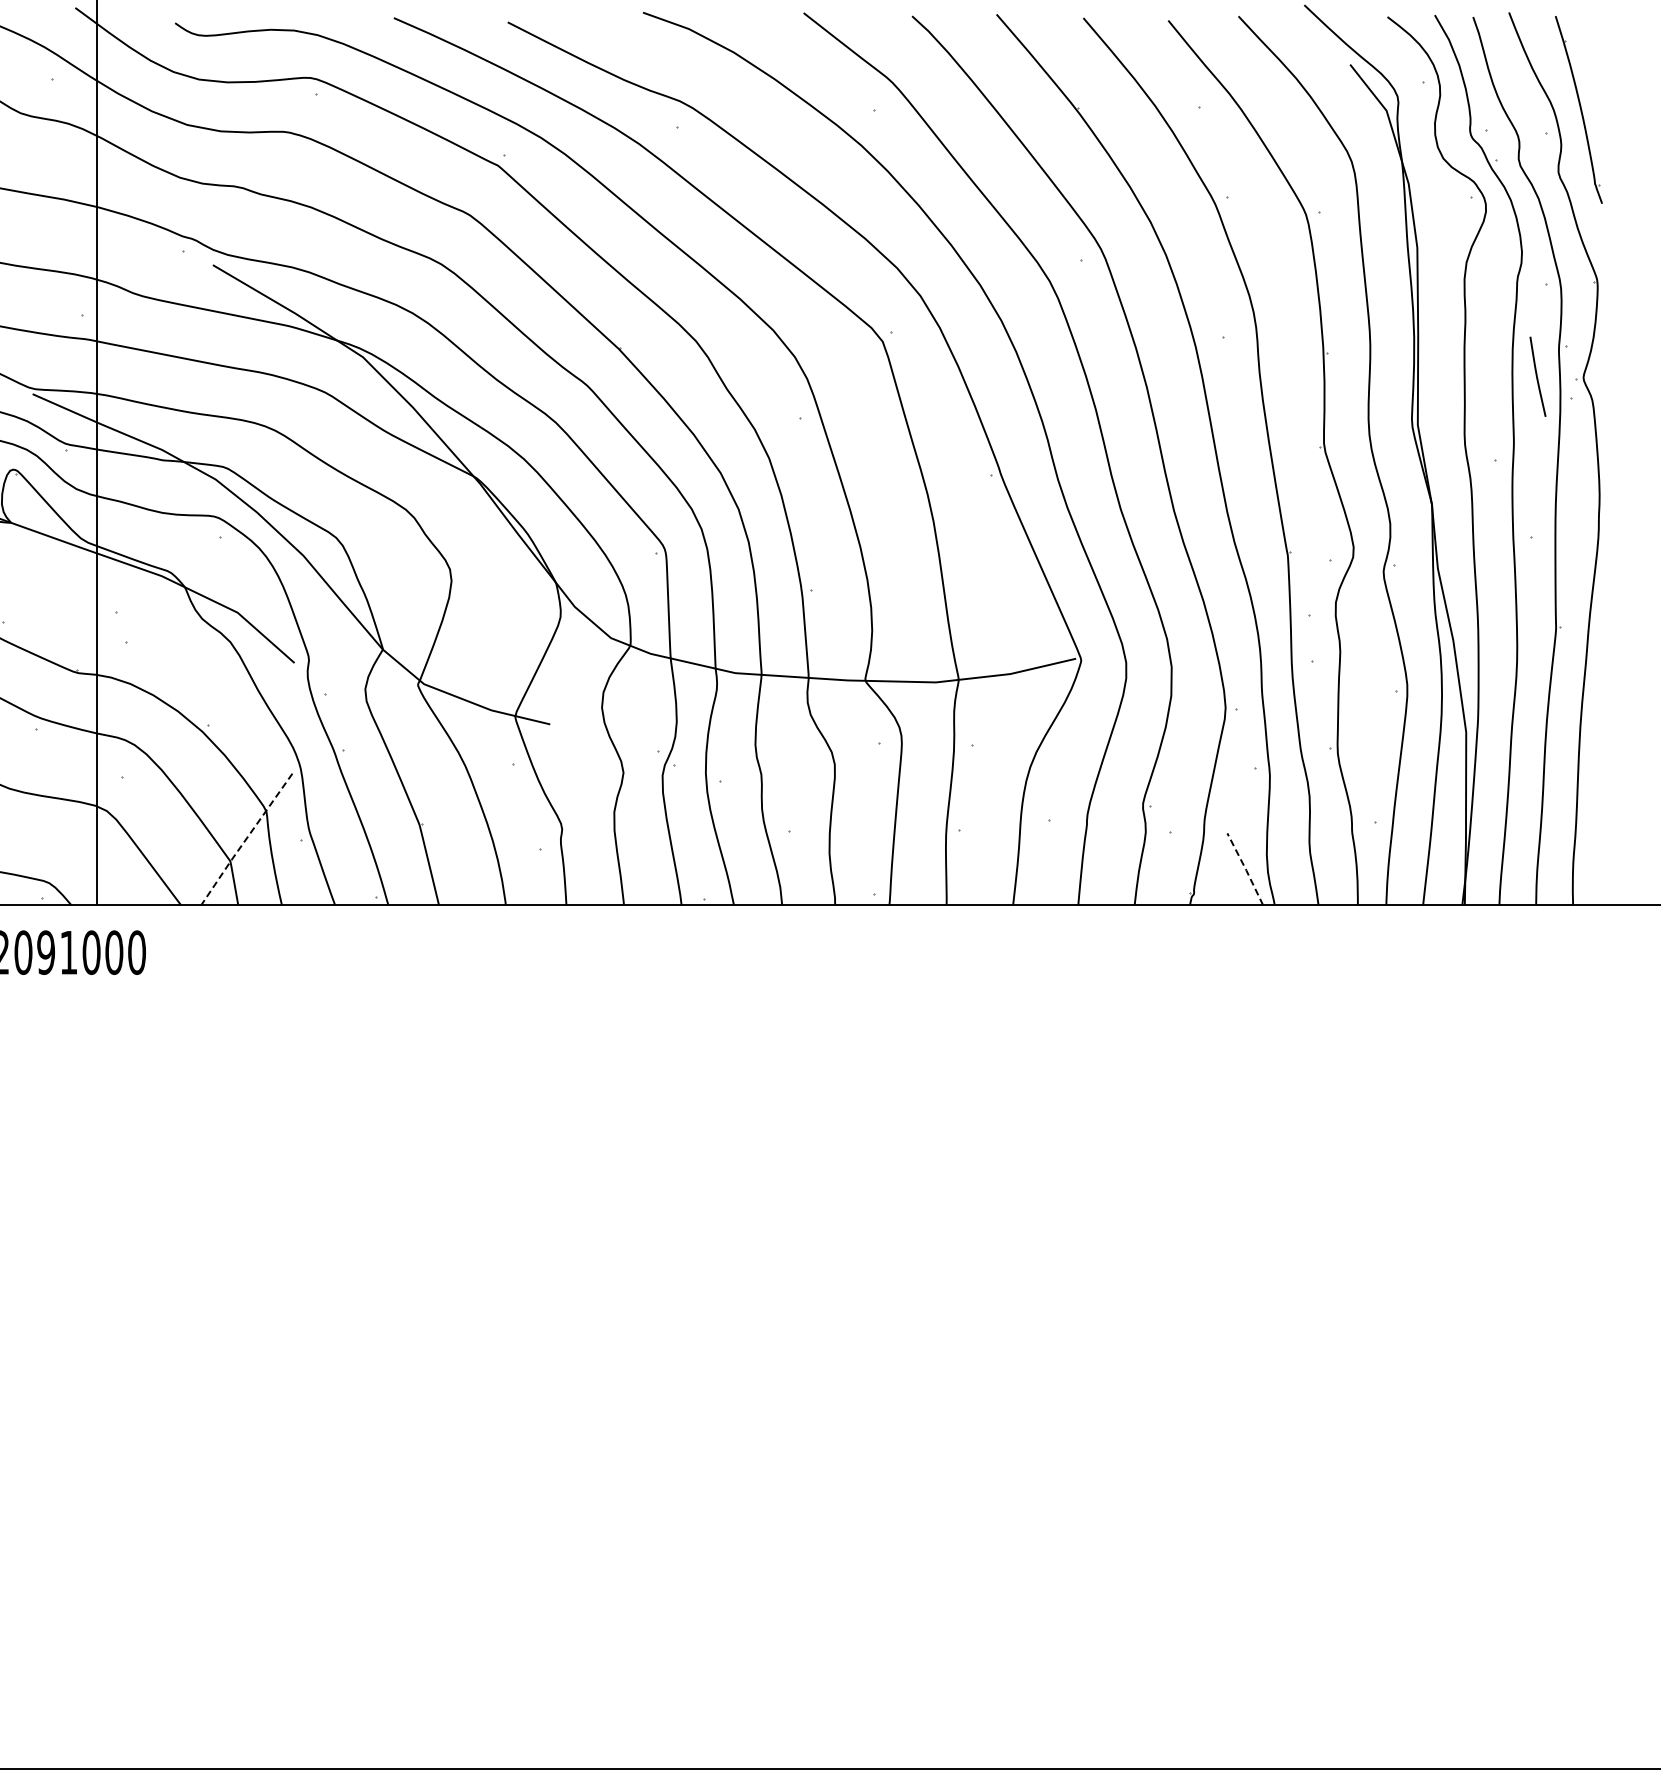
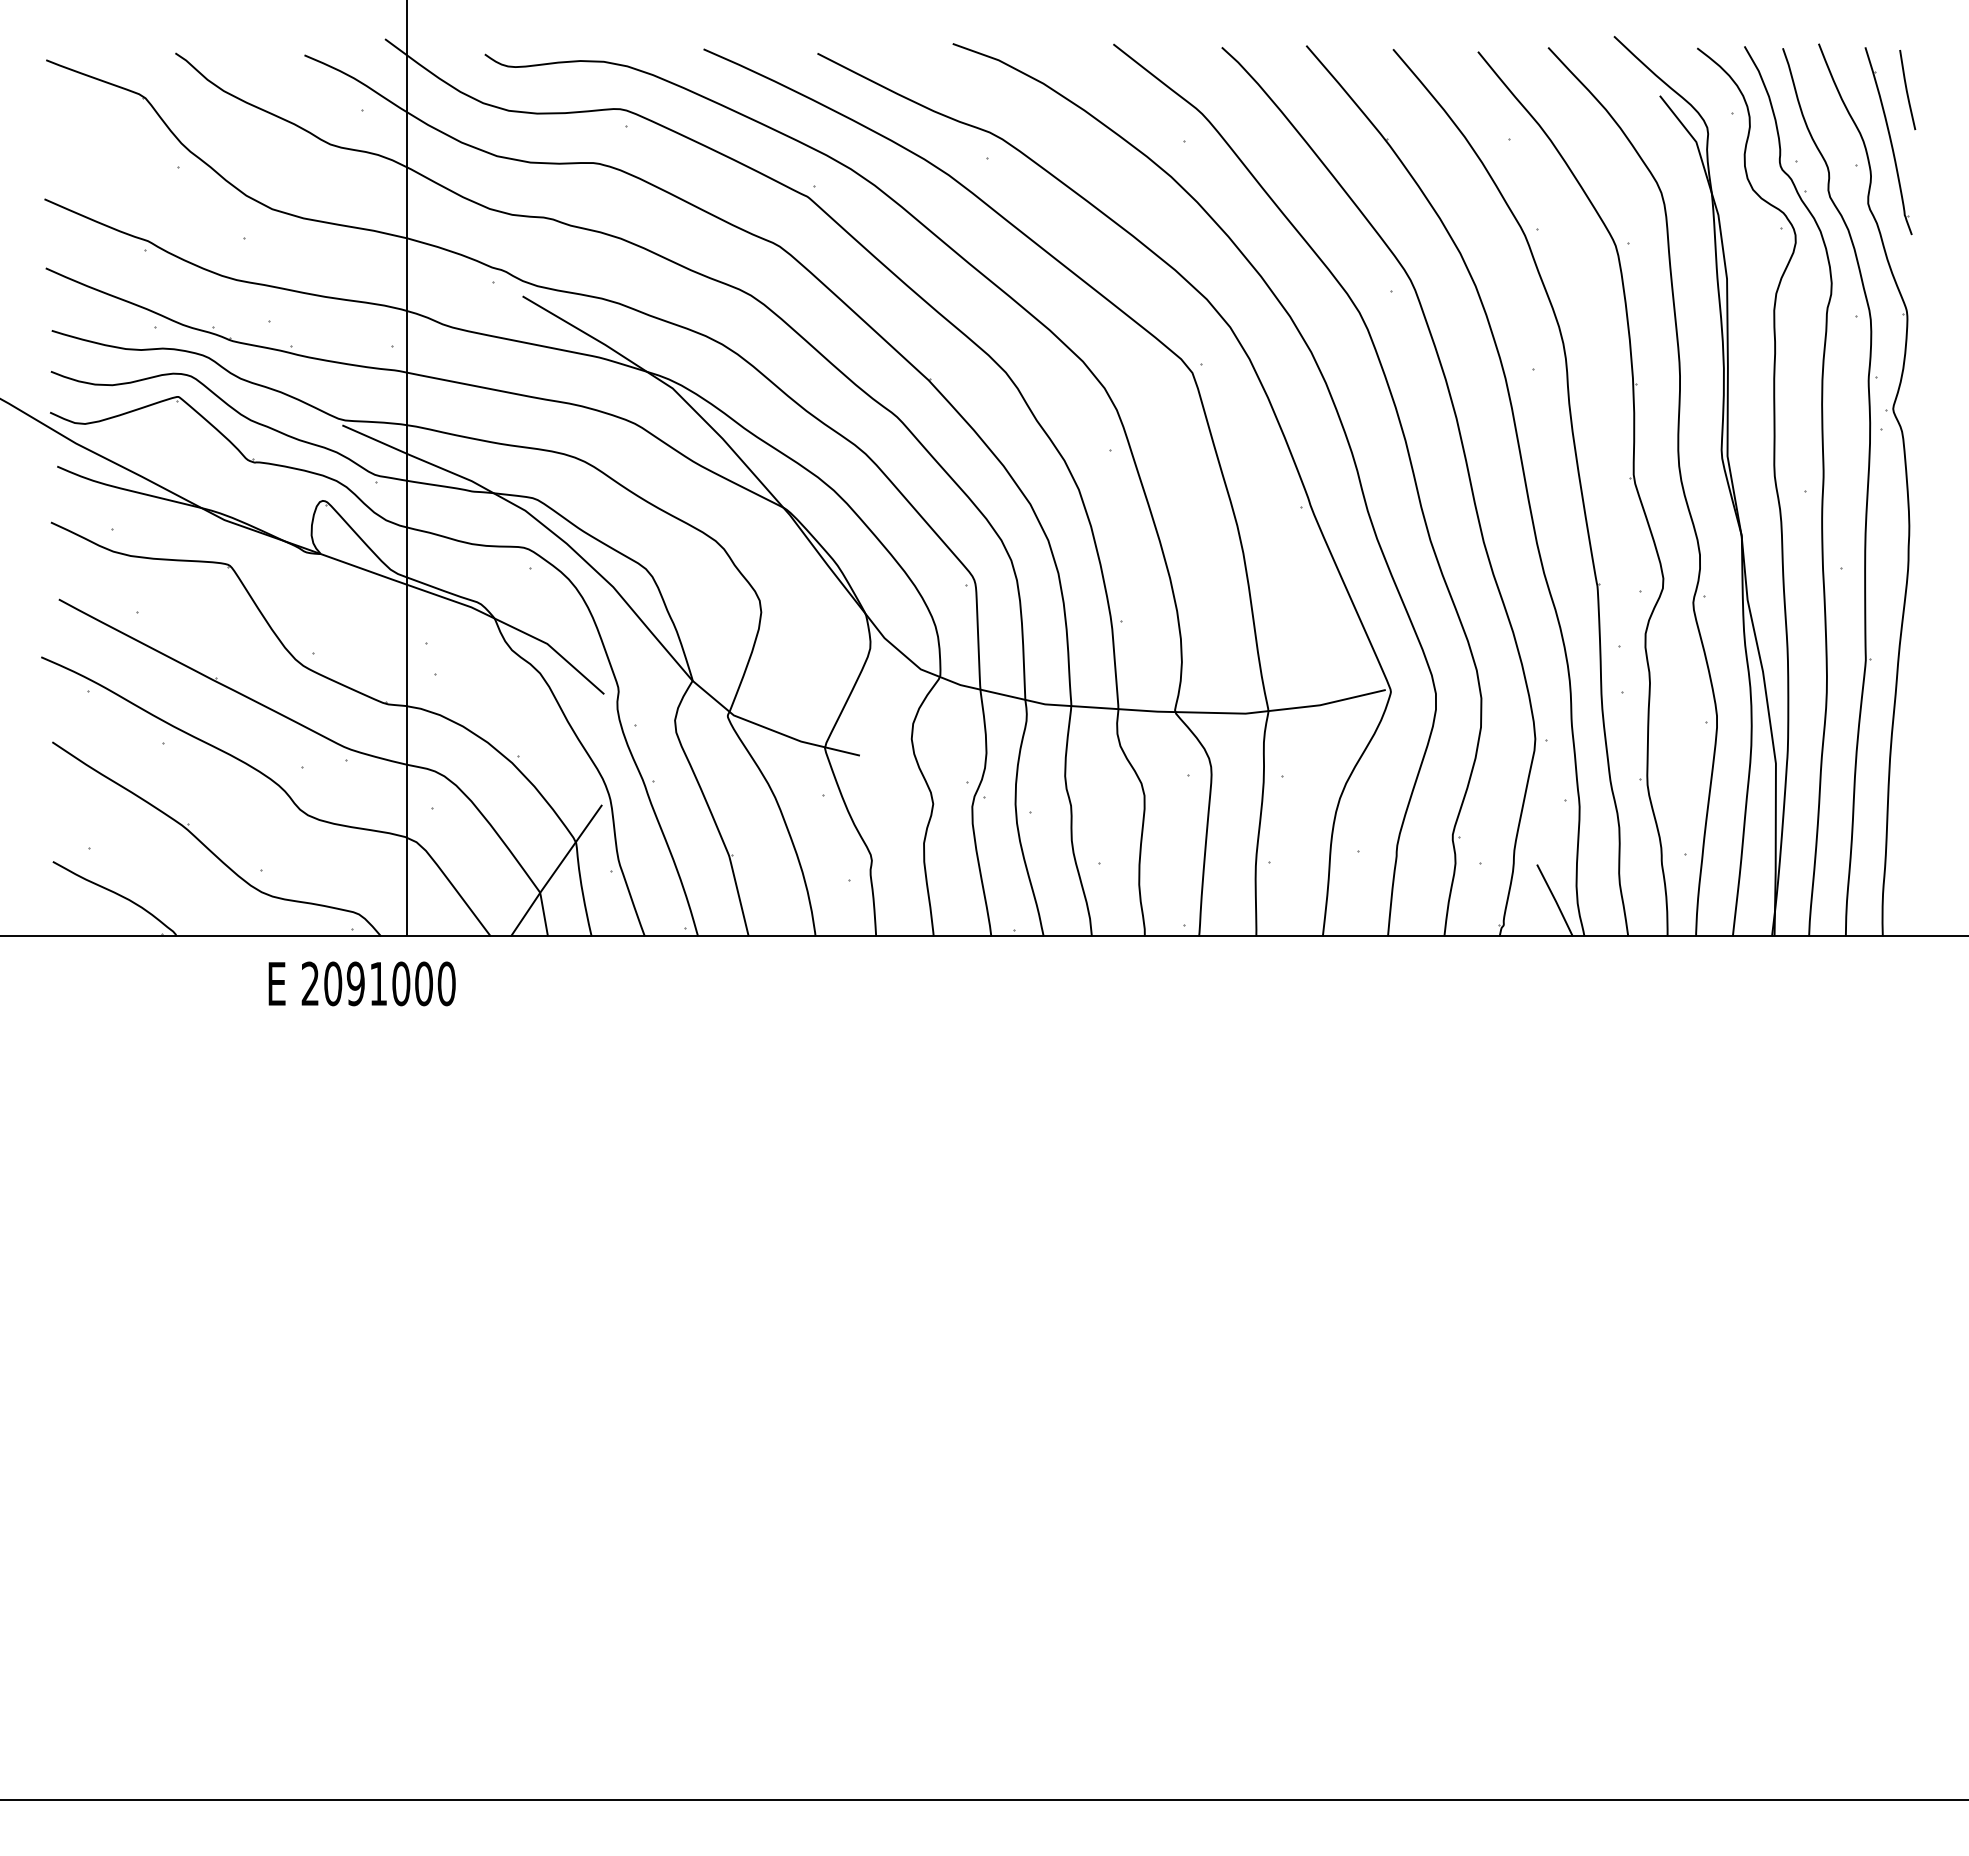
line: (1537, 377) -> (1907, 90), moved
line: (245, 839) -> (555, 870), dashed -> solid
line: (1245, 869) -> (1555, 900), dashed -> solid

